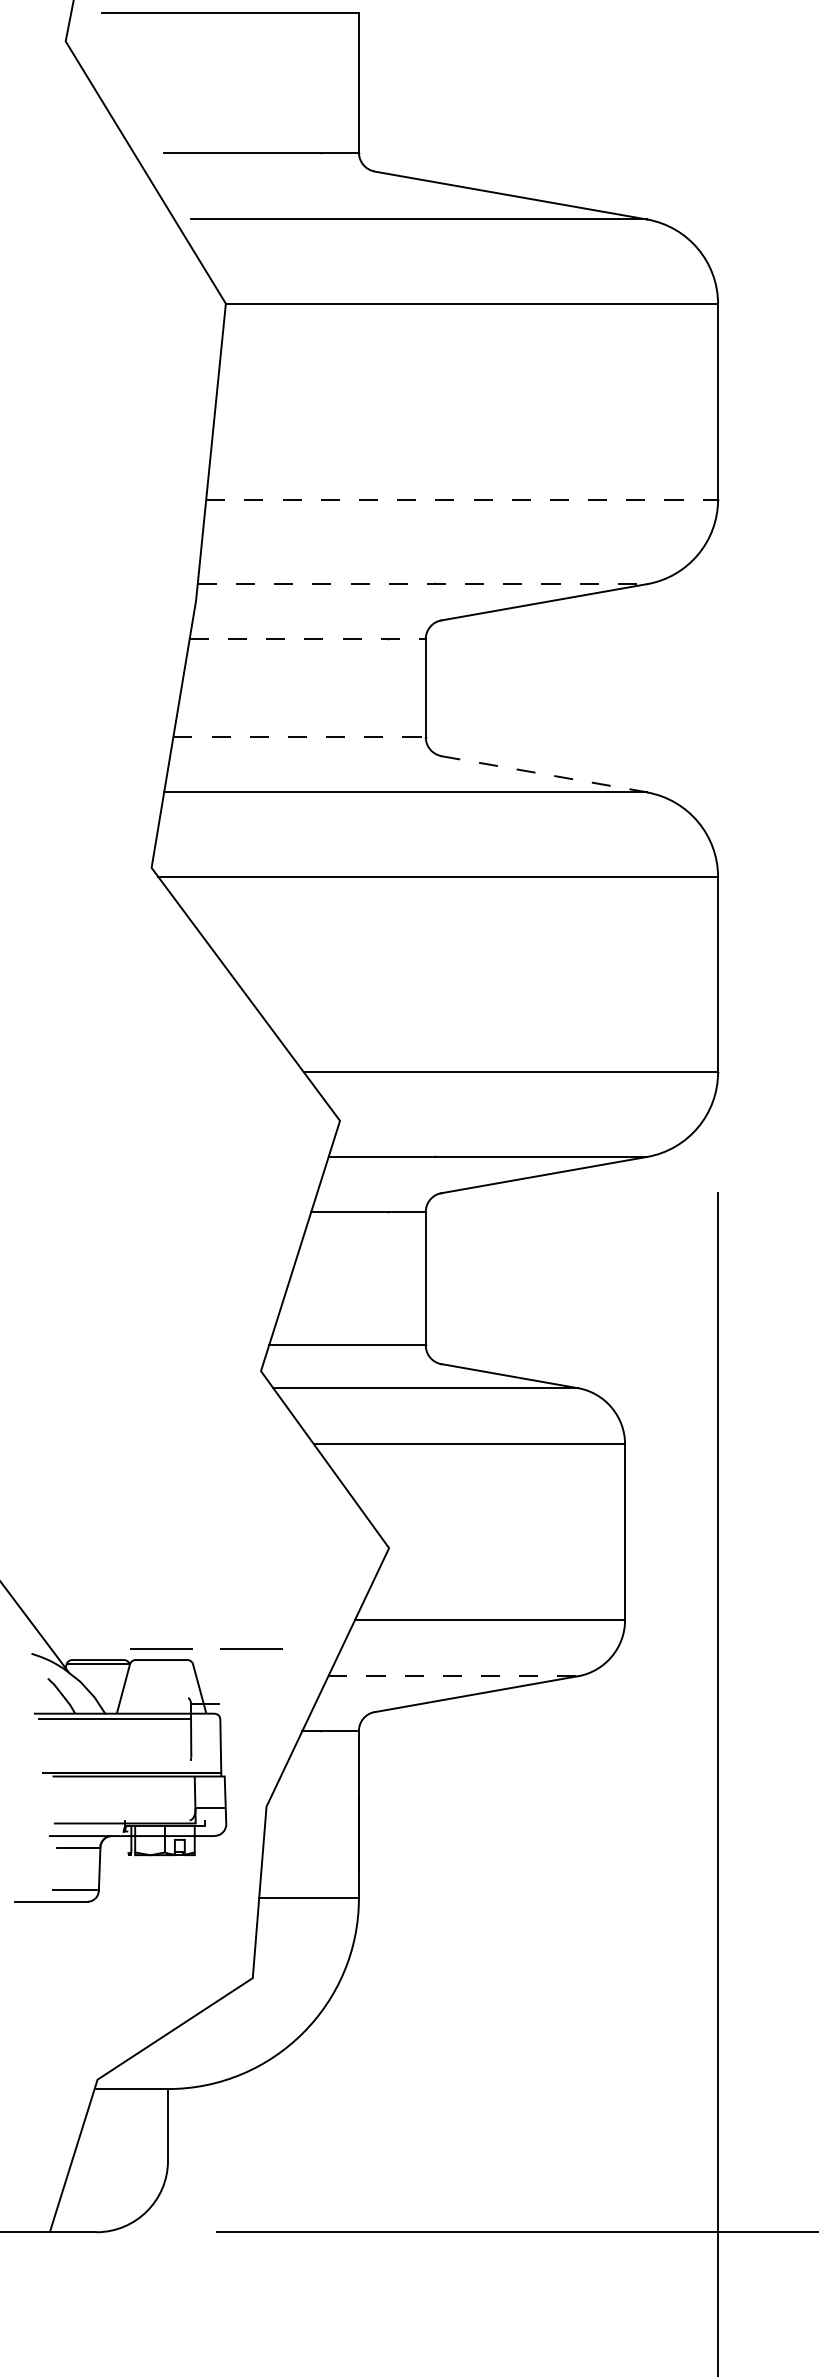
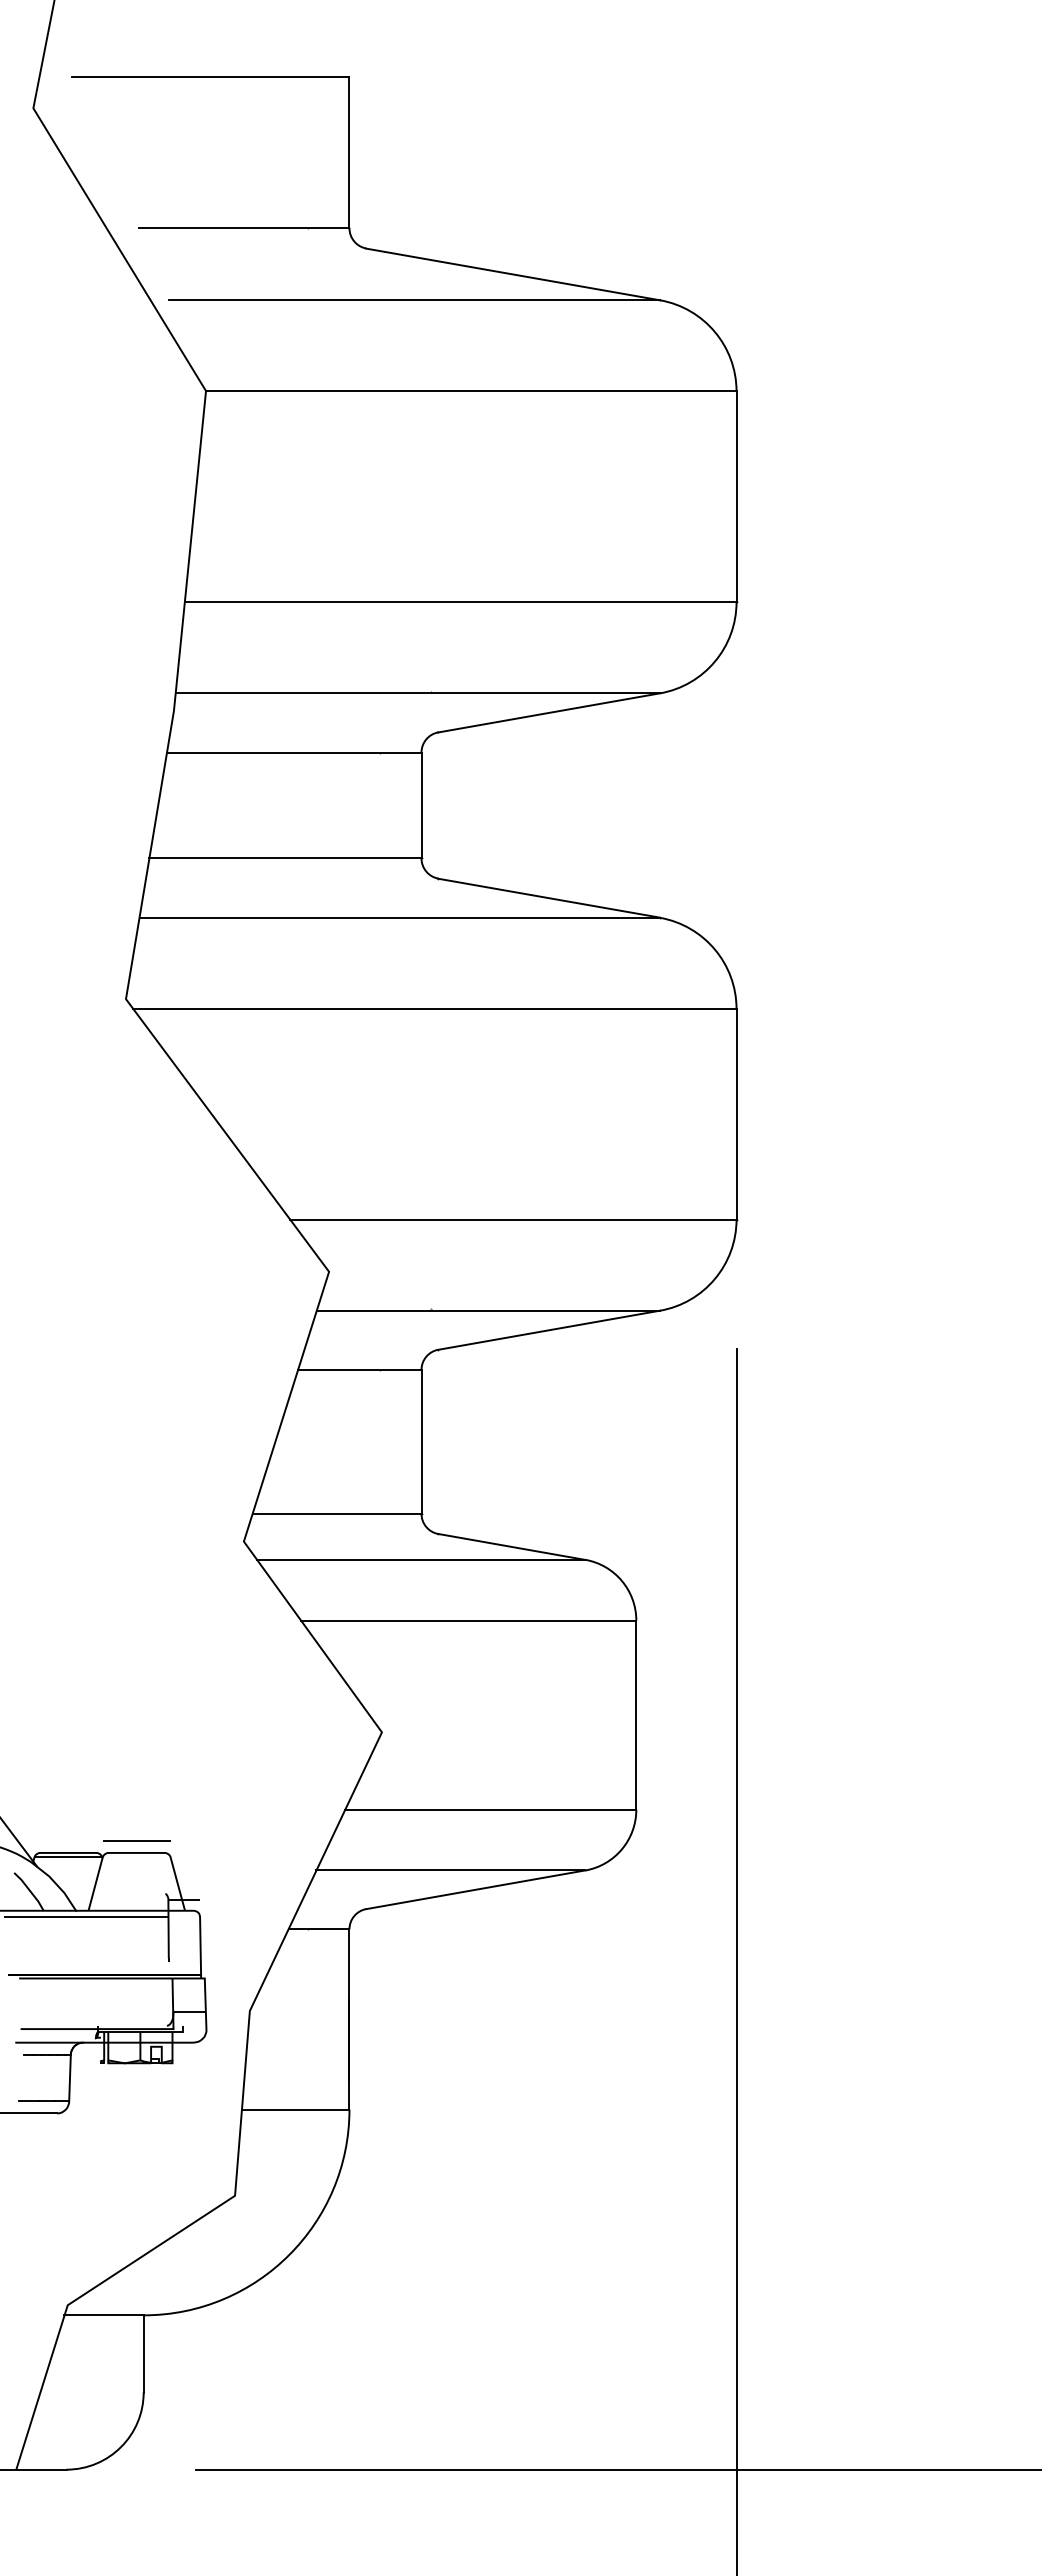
line: (461, 499) -> (460, 602), dashed -> solid
line: (422, 584) -> (418, 693), dashed -> solid
line: (307, 639) -> (294, 752), dashed -> solid
line: (299, 737) -> (285, 858), dashed -> solid
line: (544, 774) -> (549, 898), dashed -> solid
line: (251, 1648) -> (233, 1840), removed
line: (453, 1676) -> (451, 1870), dashed -> solid

